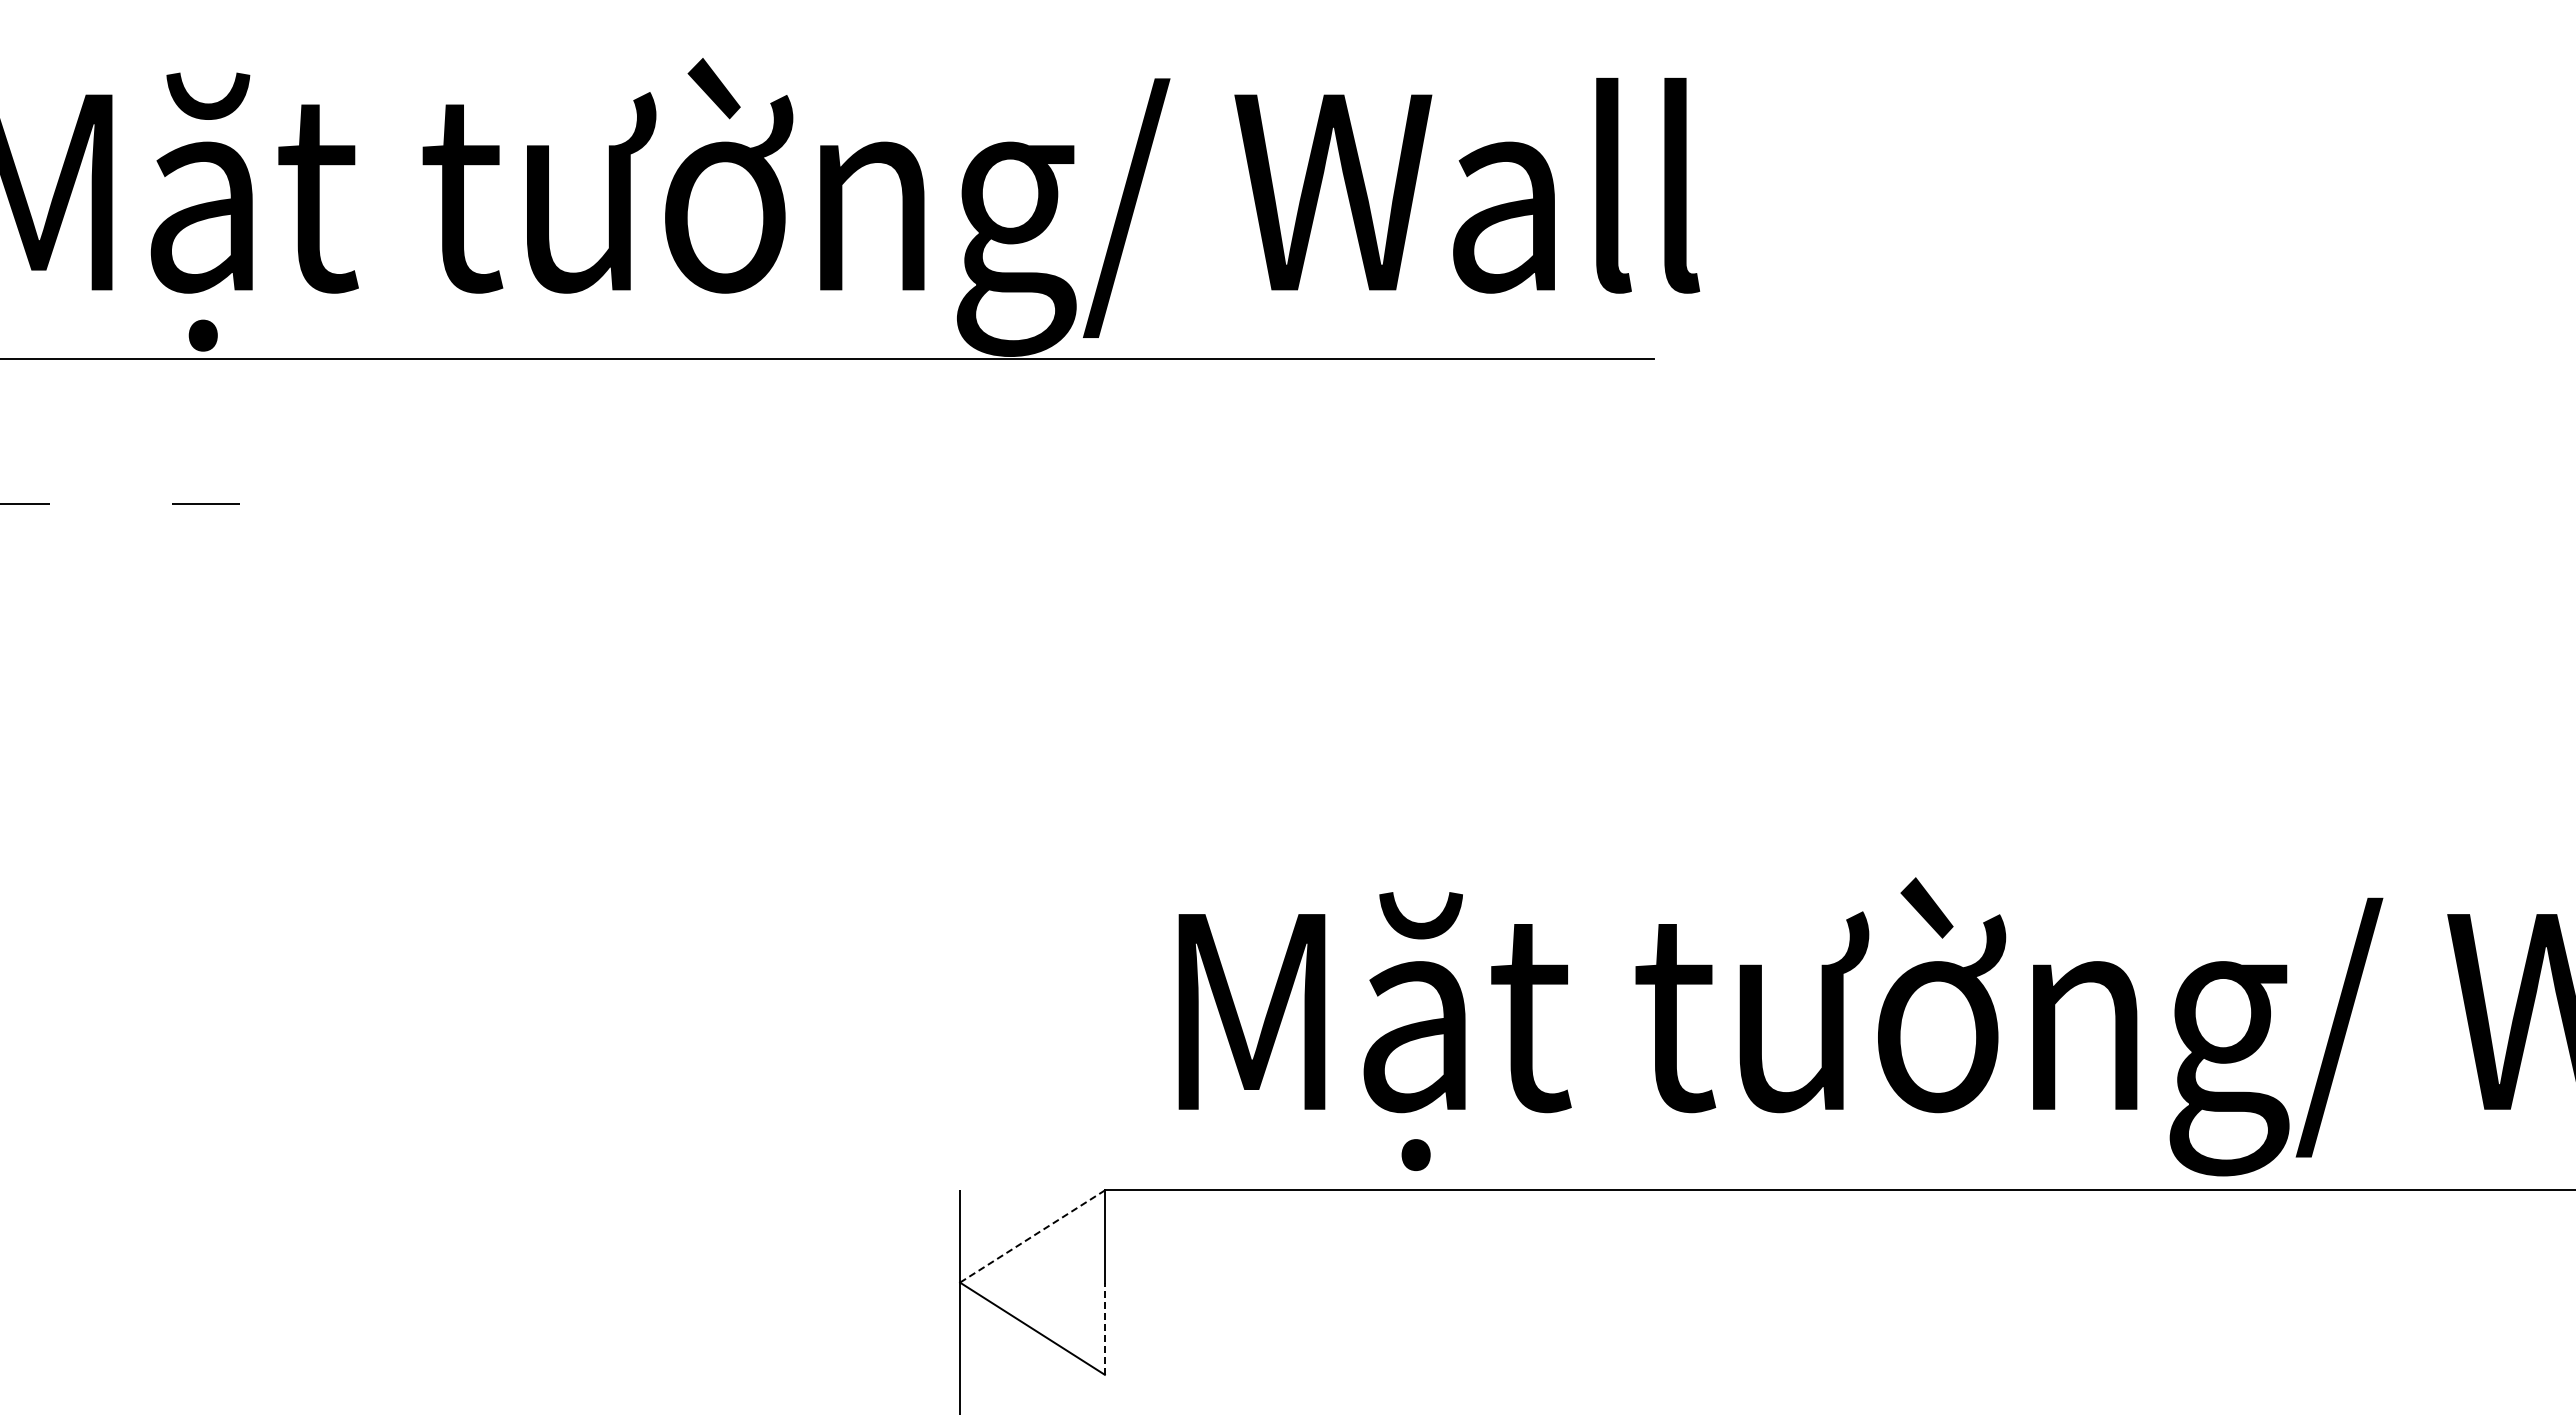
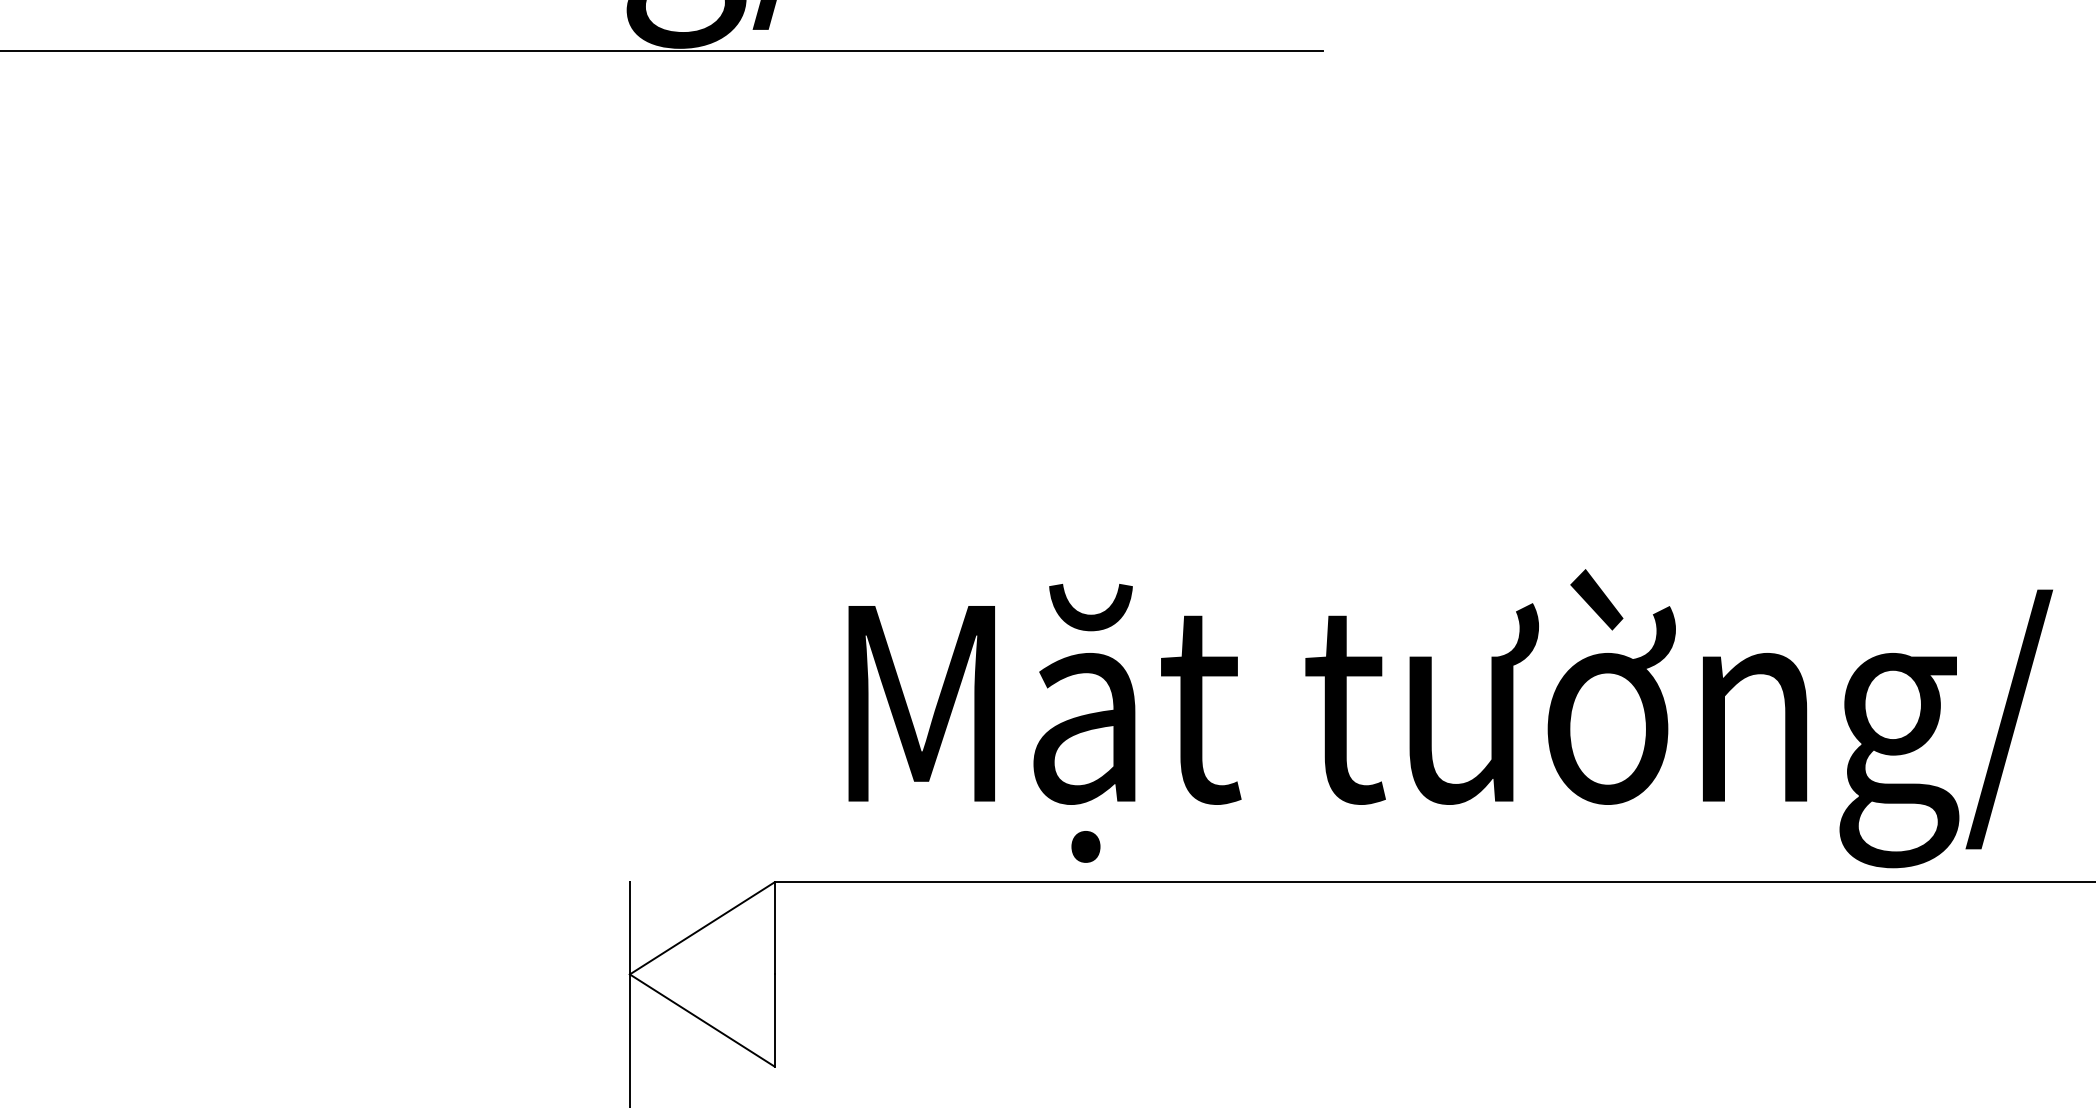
line: (1032, 1236) -> (702, 928), dashed -> solid
line: (1104, 1328) -> (774, 1020), dashed -> solid

